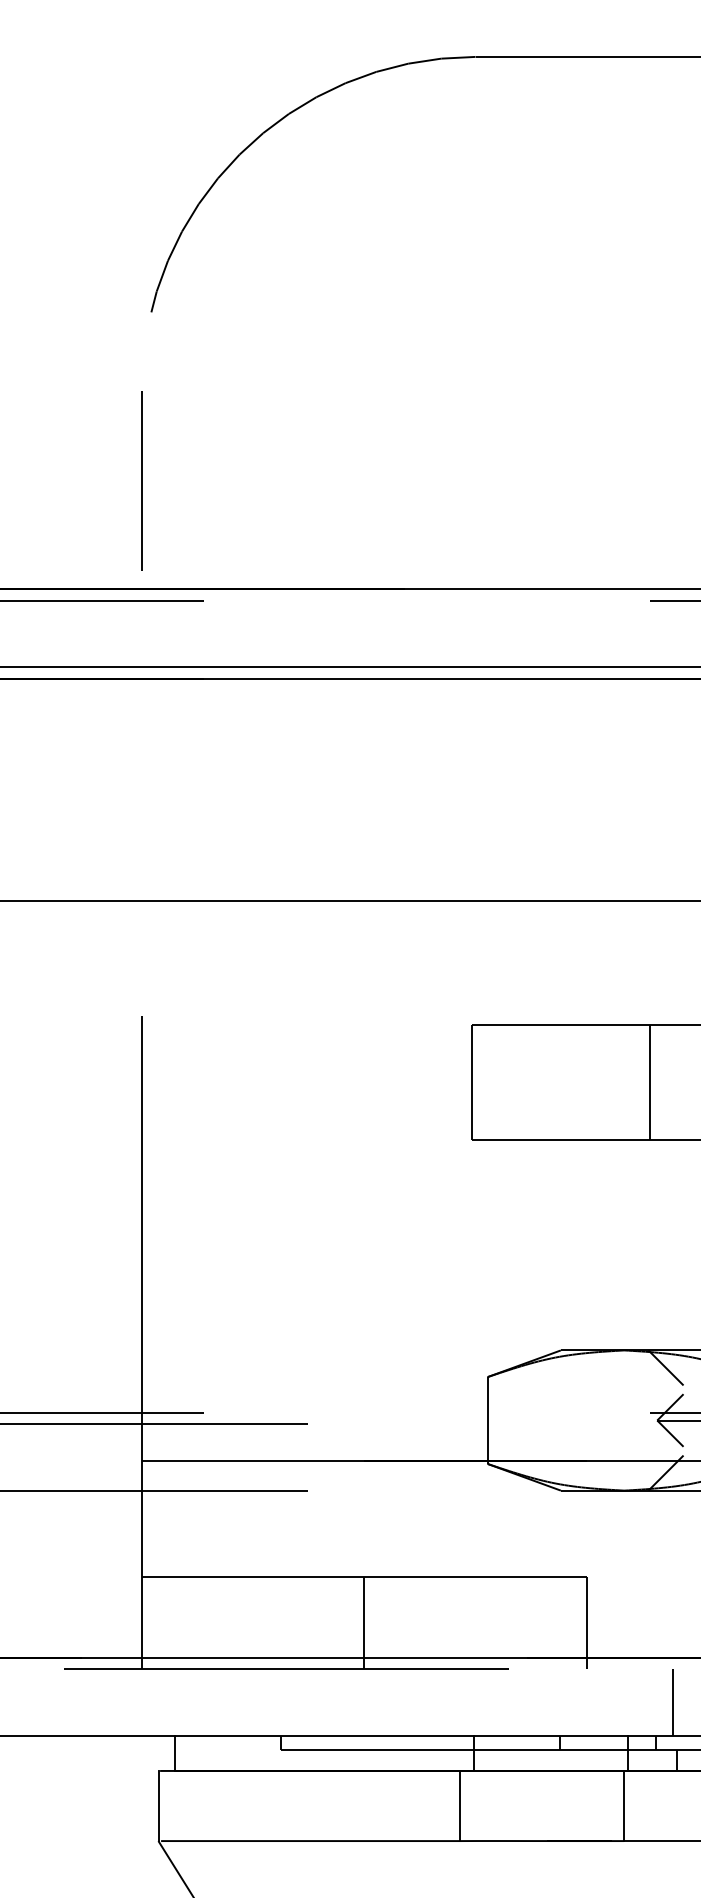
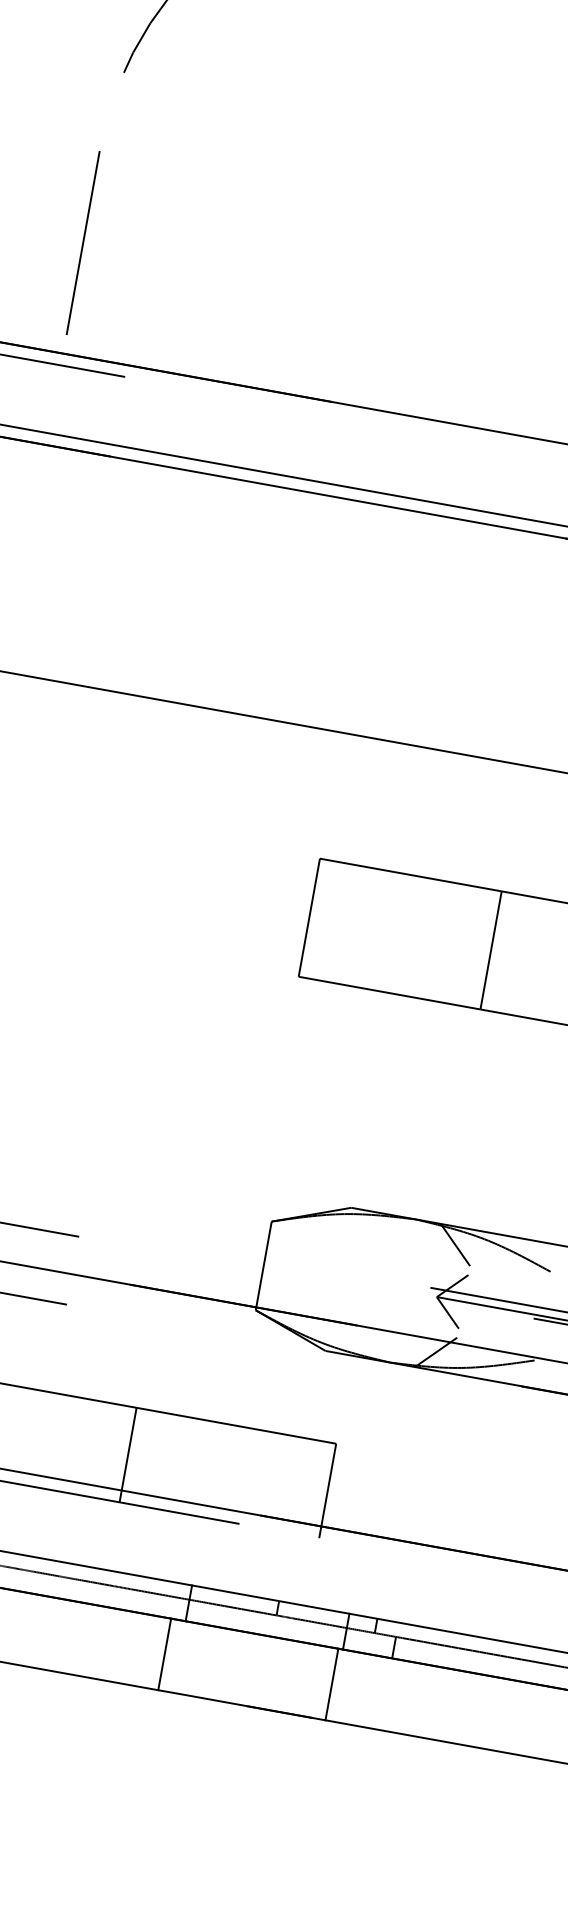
line: (364, 1622) -> (128, 1454), moved
line: (673, 1702) -> (401, 1587), removed

